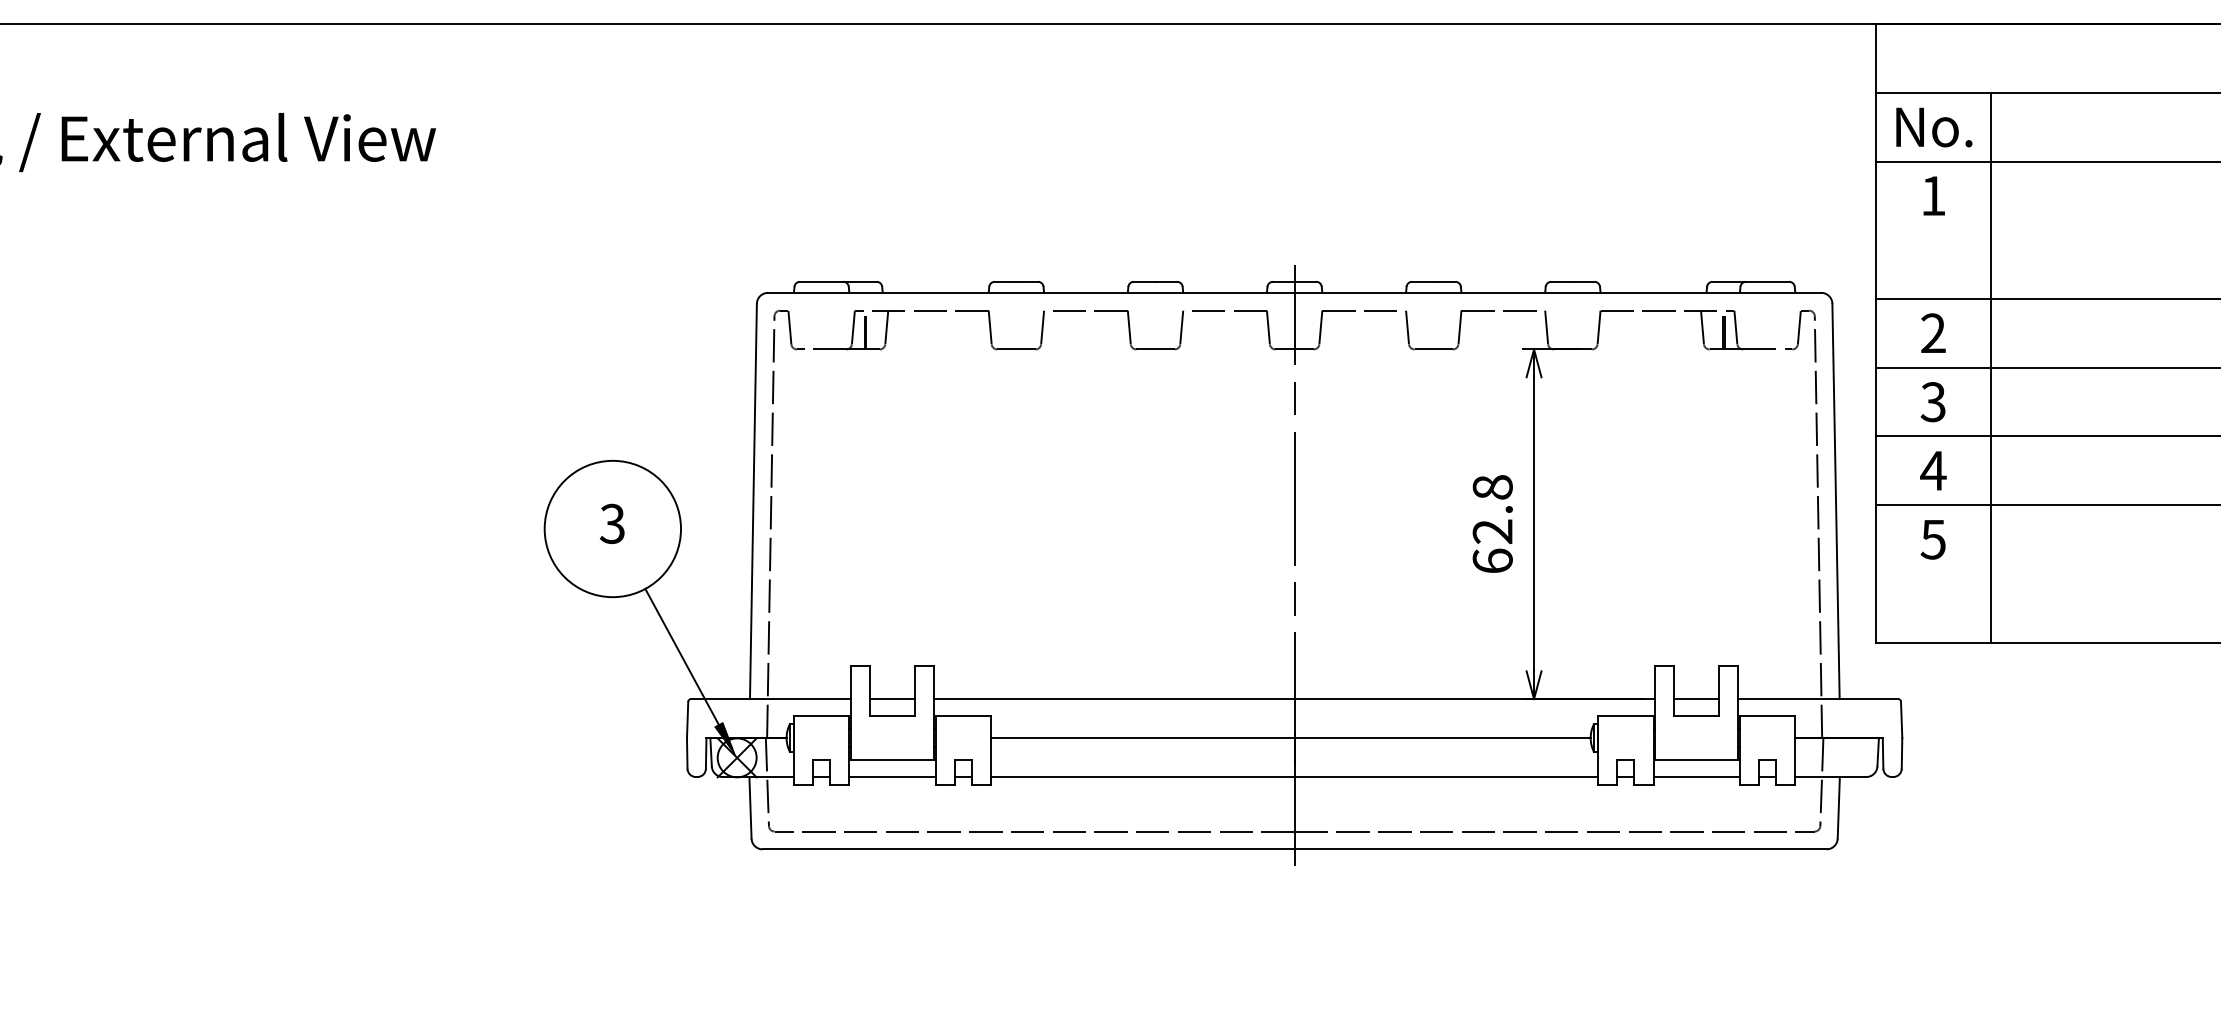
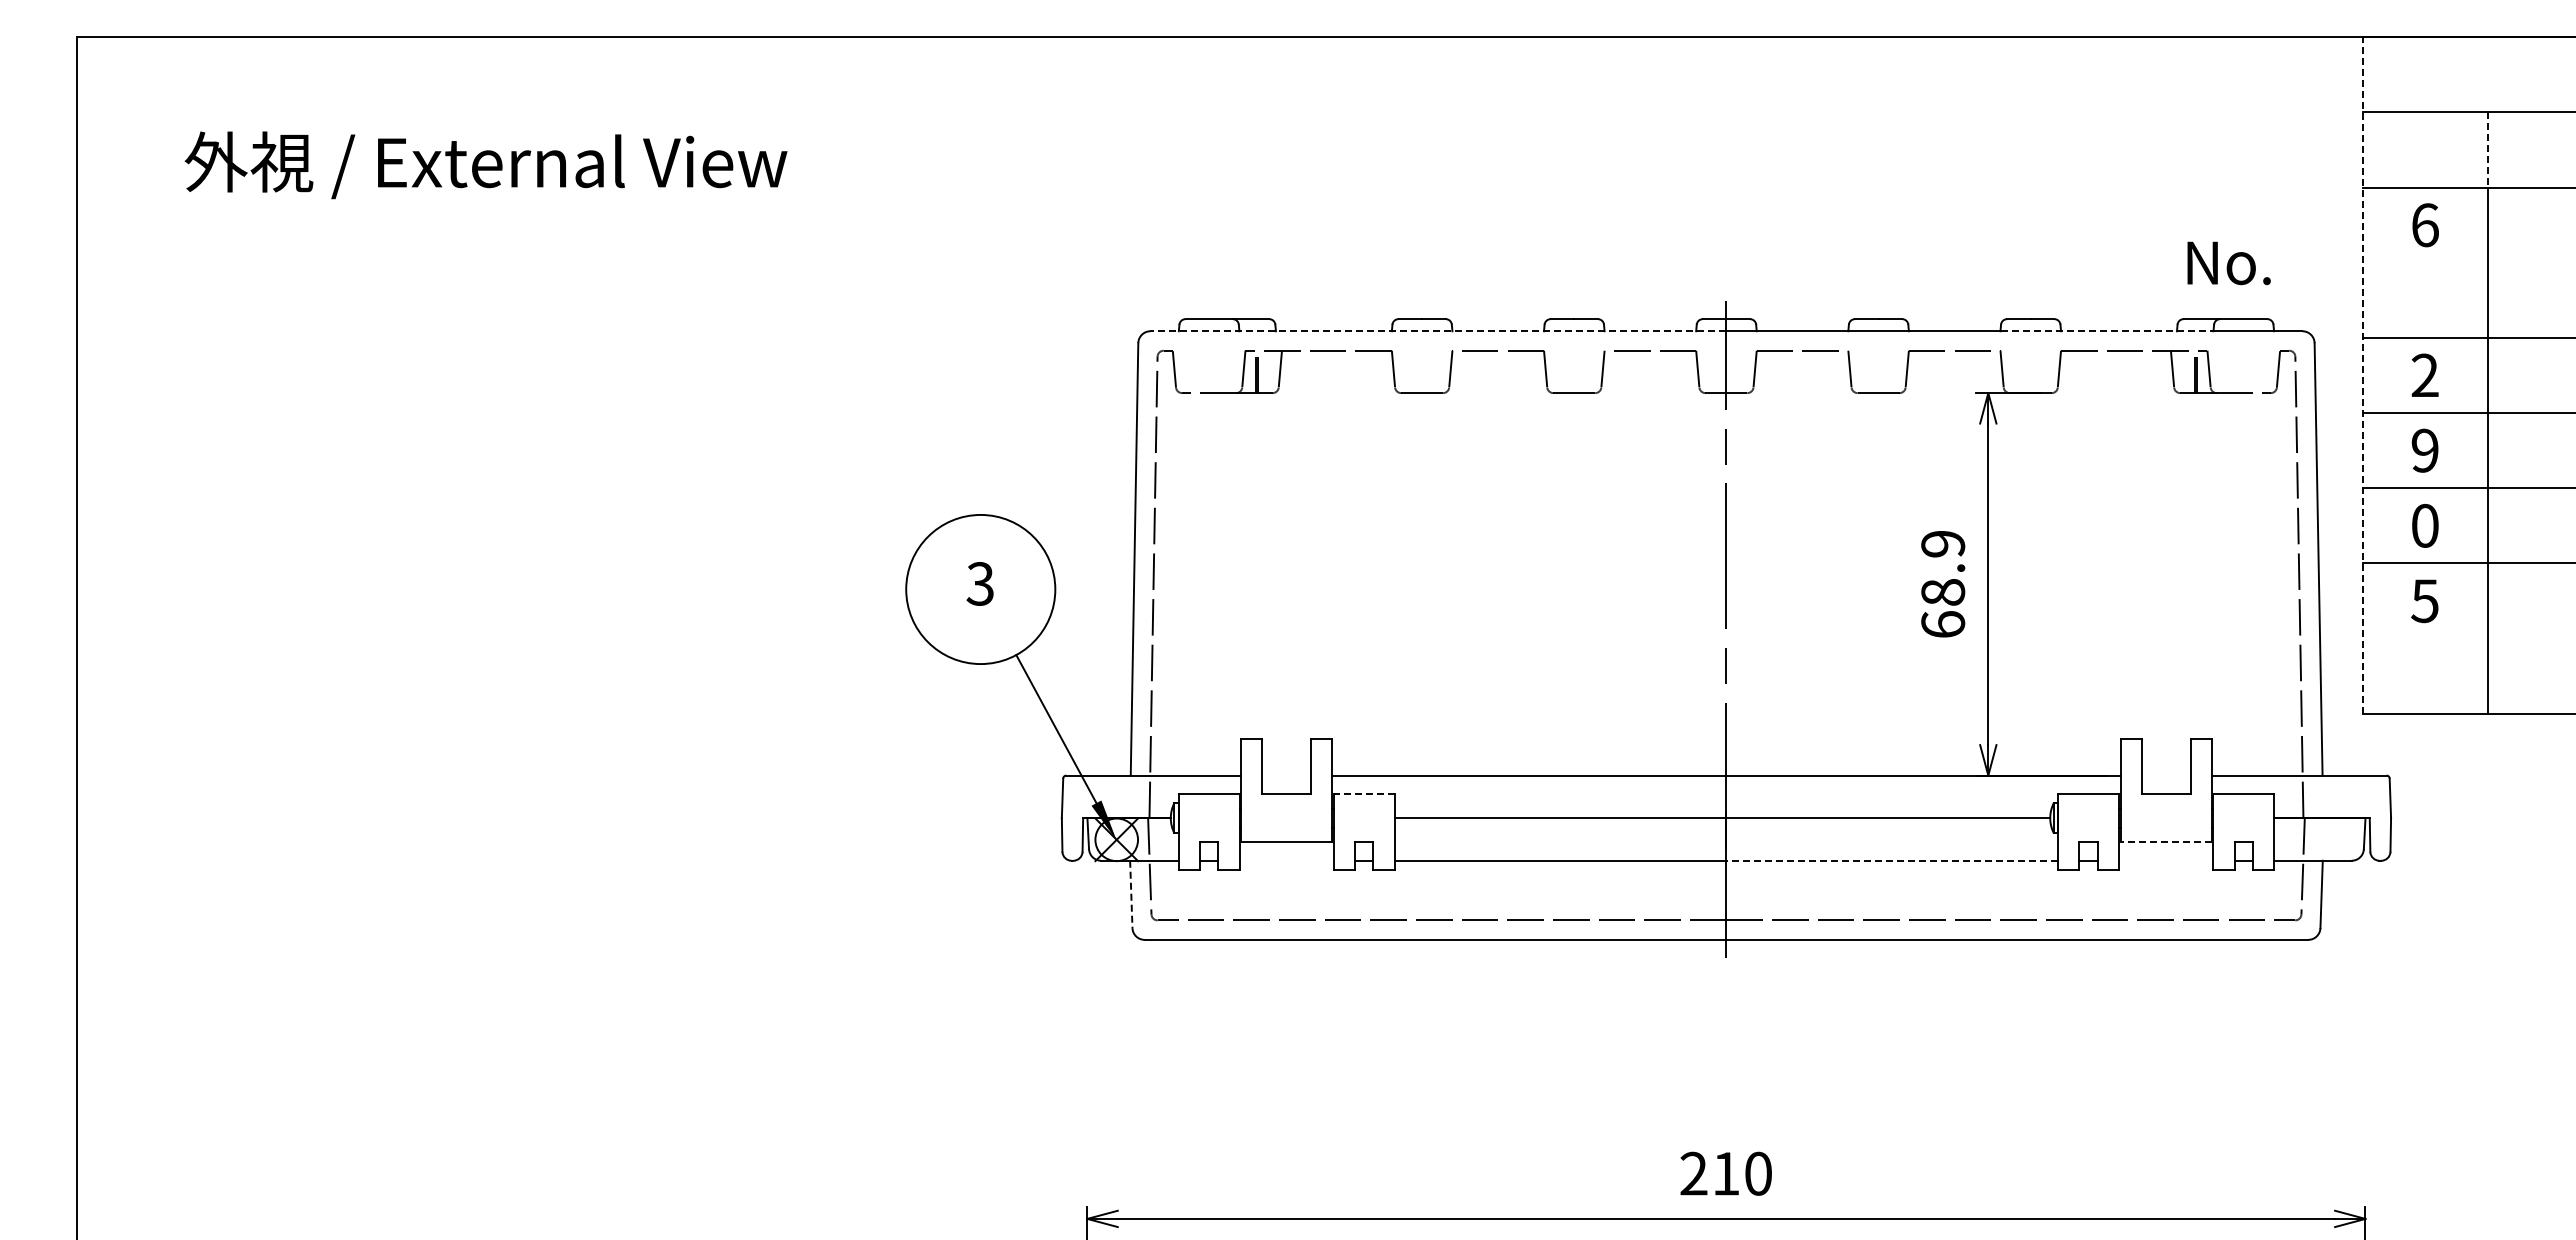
line: (1991, 126) -> (2488, 149), solid -> dashed
text: (1933, 127) -> (2228, 263), moved
text: (1933, 196) -> (2425, 225), 1 -> 6
line: (1031, 293) -> (1438, 331), solid -> dashed
line: (1643, 293) -> (2107, 331), solid -> dashed
line: (1876, 332) -> (2362, 374), solid -> dashed
text: (1932, 401) -> (2424, 450), 3 -> 9
text: (1932, 470) -> (2424, 525), 4 -> 0
text: (1493, 508) -> (1943, 567), 62.8 -> 68.9
line: (892, 699) -> (1286, 775), removed
line: (1696, 699) -> (2165, 775), removed
line: (962, 715) -> (1363, 793), solid -> dashed
line: (1696, 760) -> (2166, 842), solid -> dashed
line: (892, 776) -> (1286, 860), removed
line: (1446, 776) -> (1892, 860), solid -> dashed
line: (1696, 776) -> (2166, 860), removed
line: (750, 807) -> (1131, 894), solid -> dashed

